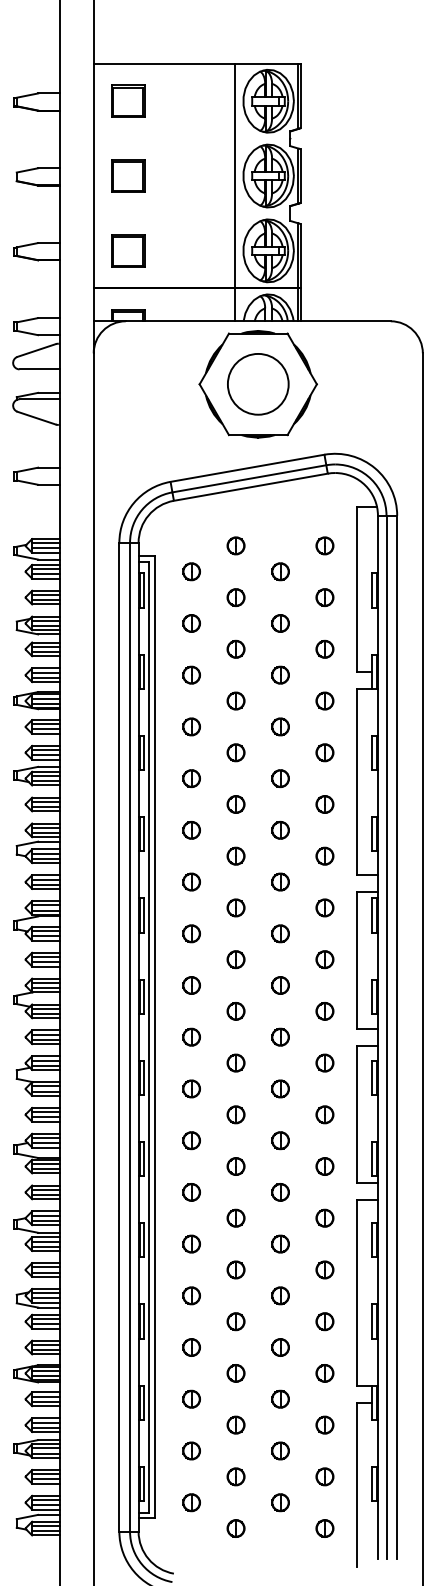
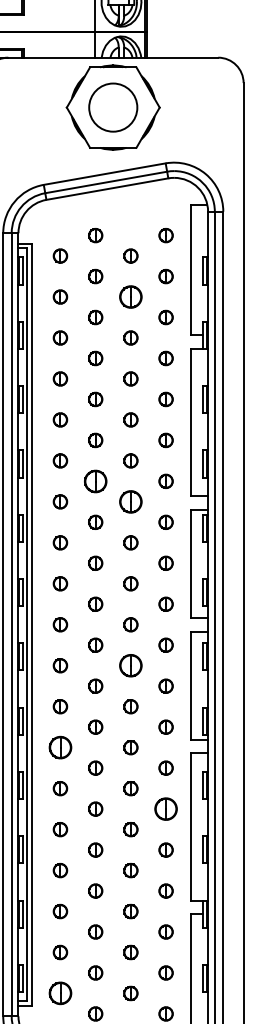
part: (280, 623) -> (130, 297), size x1.6
part: (235, 855) -> (95, 480), size x1.6
part: (280, 881) -> (130, 501), size x1.6
part: (280, 1088) -> (130, 665), size x1.6
part: (191, 1192) -> (60, 747), size x1.6
part: (324, 1269) -> (165, 808), size x1.6
part: (191, 1502) -> (60, 993), size x1.6

